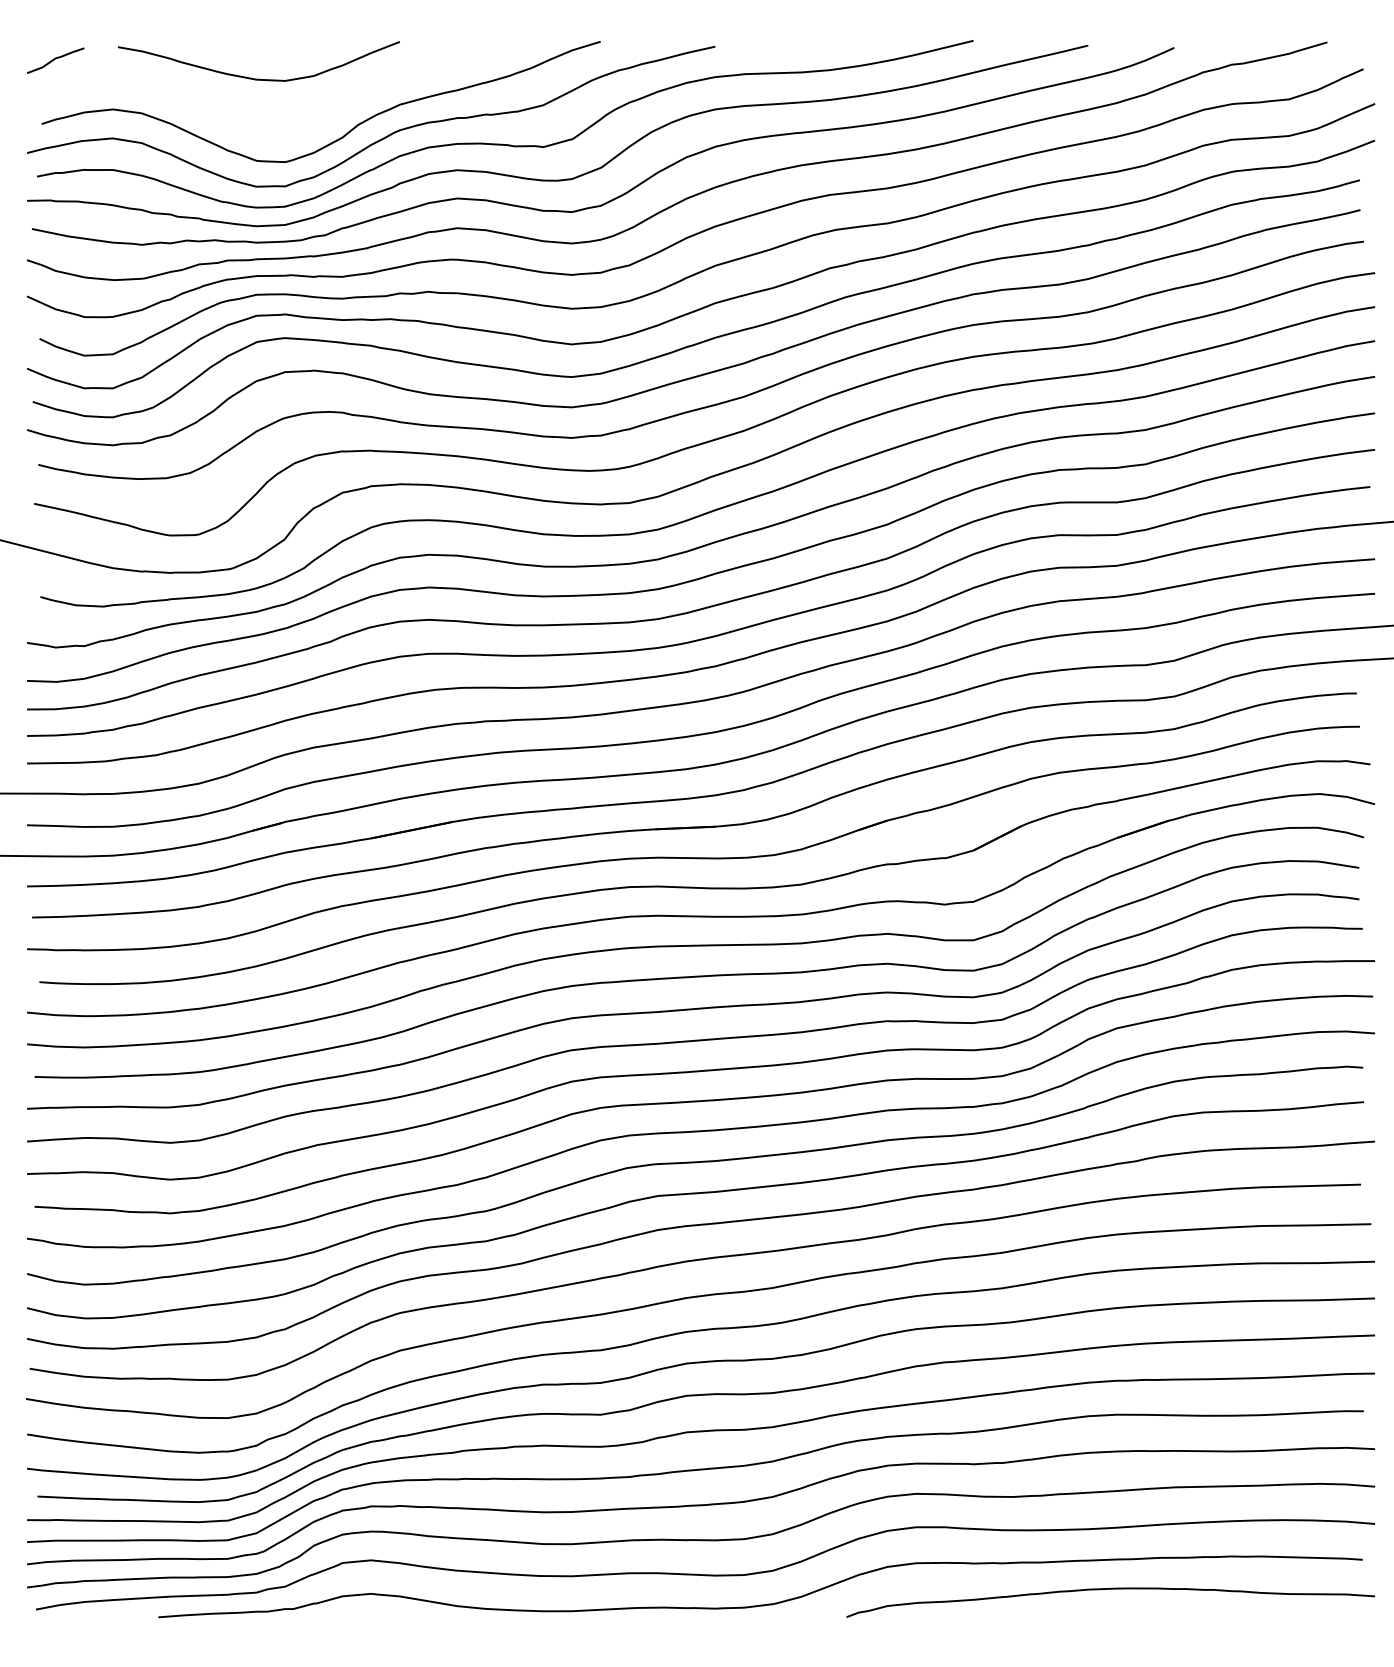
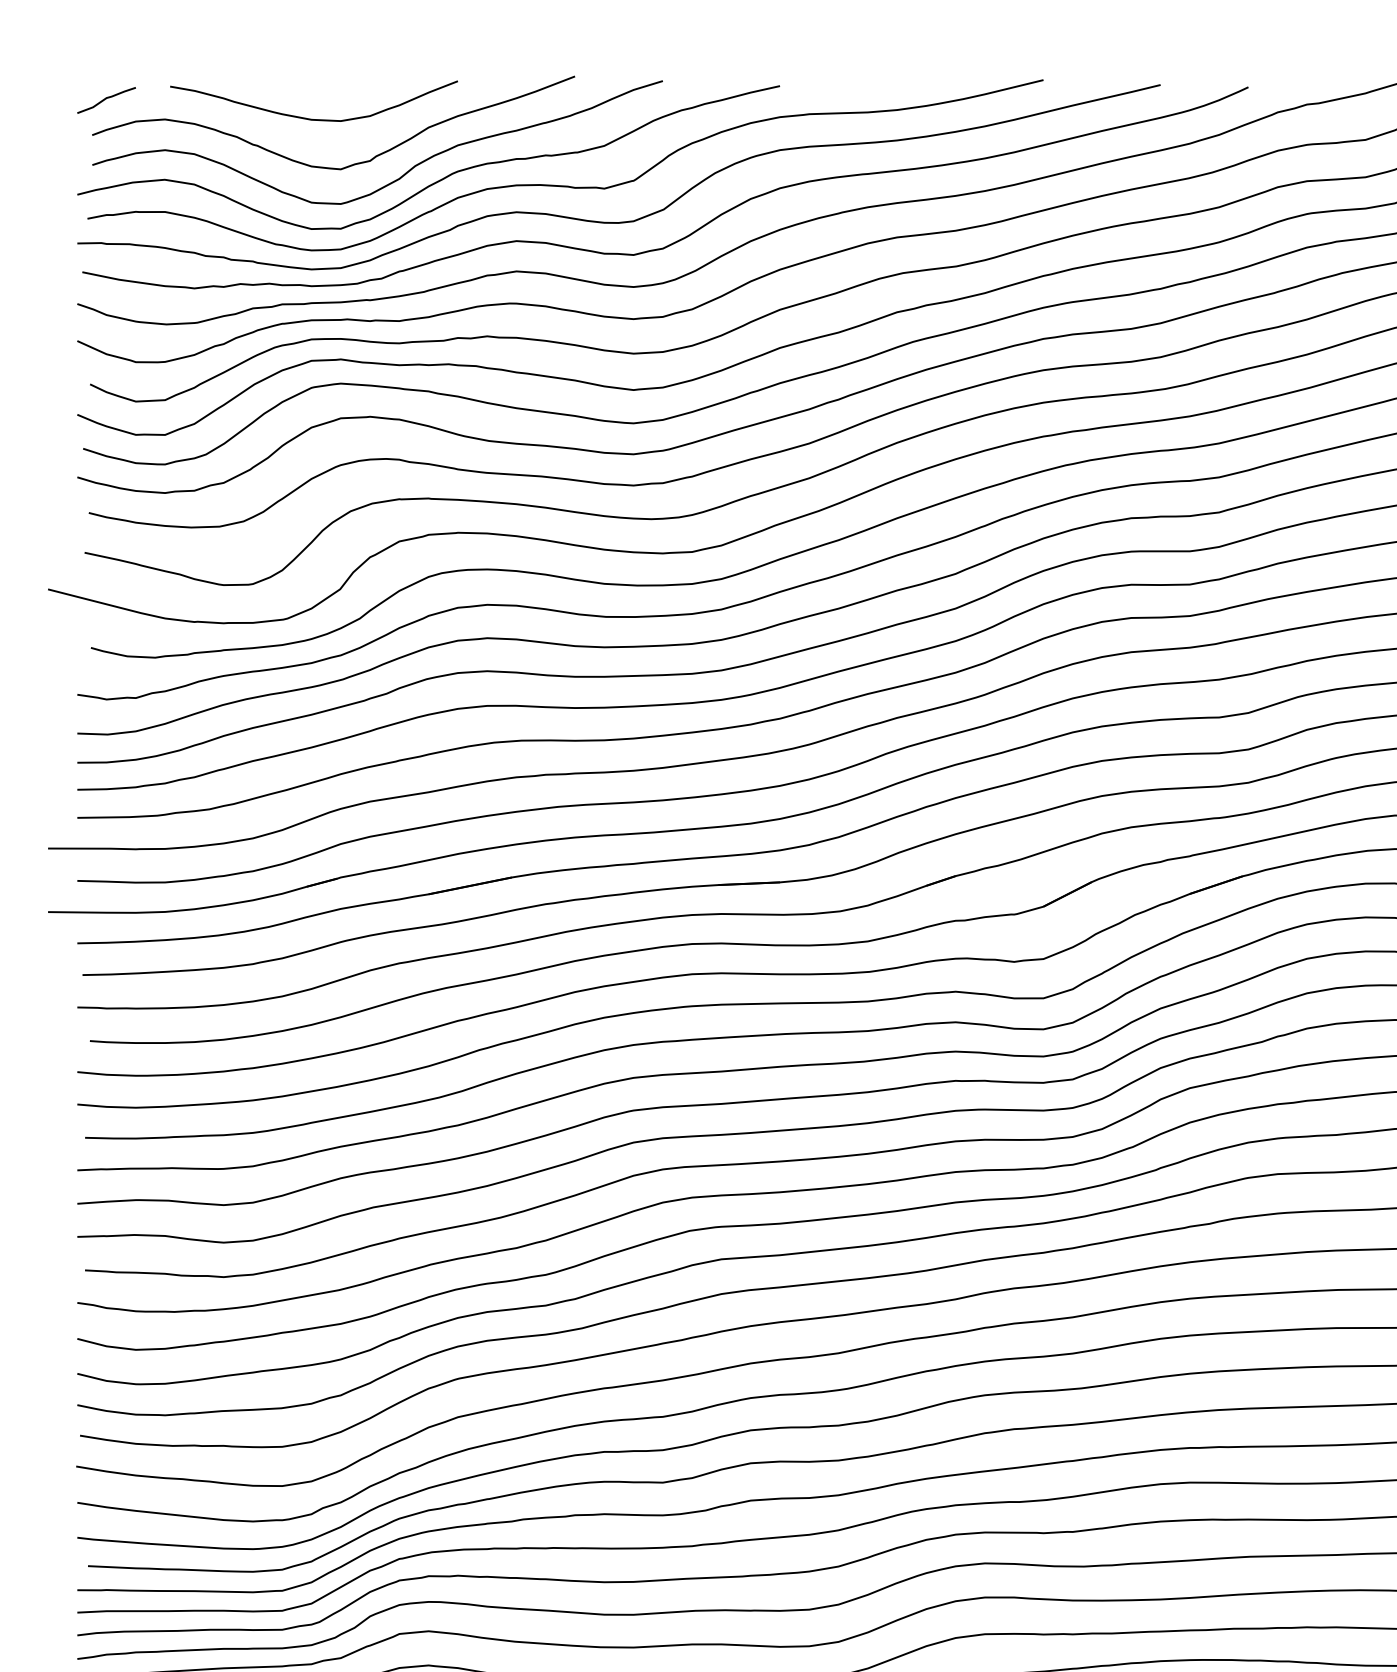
curve: (269, 125) -> (324, 166), added

